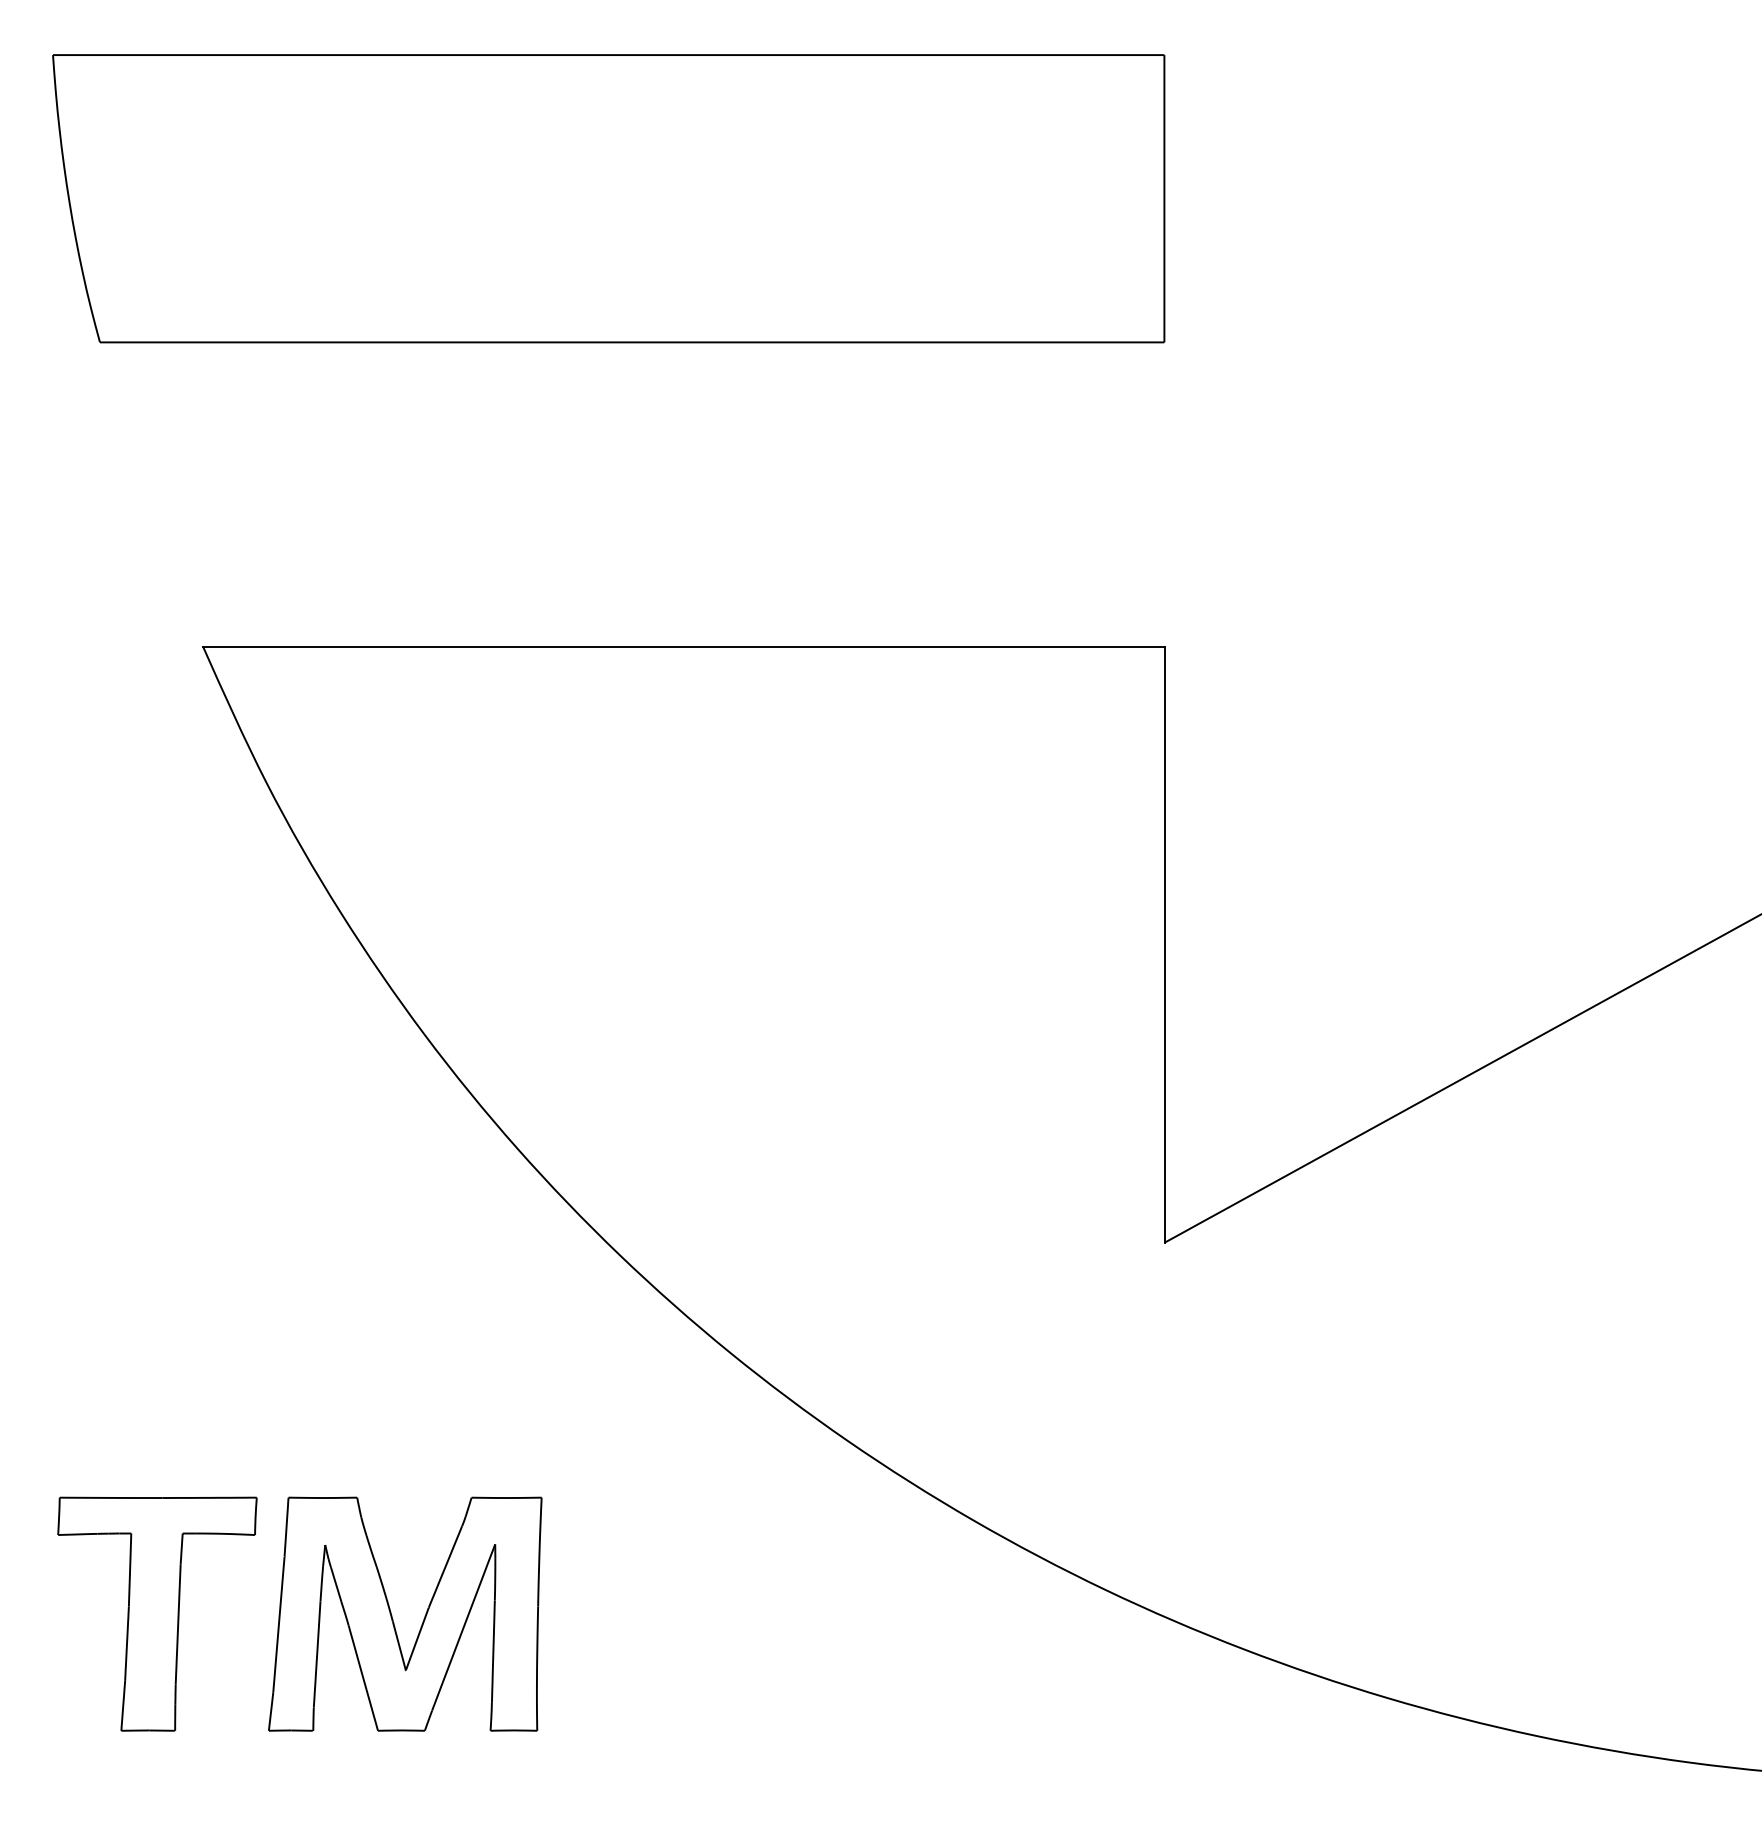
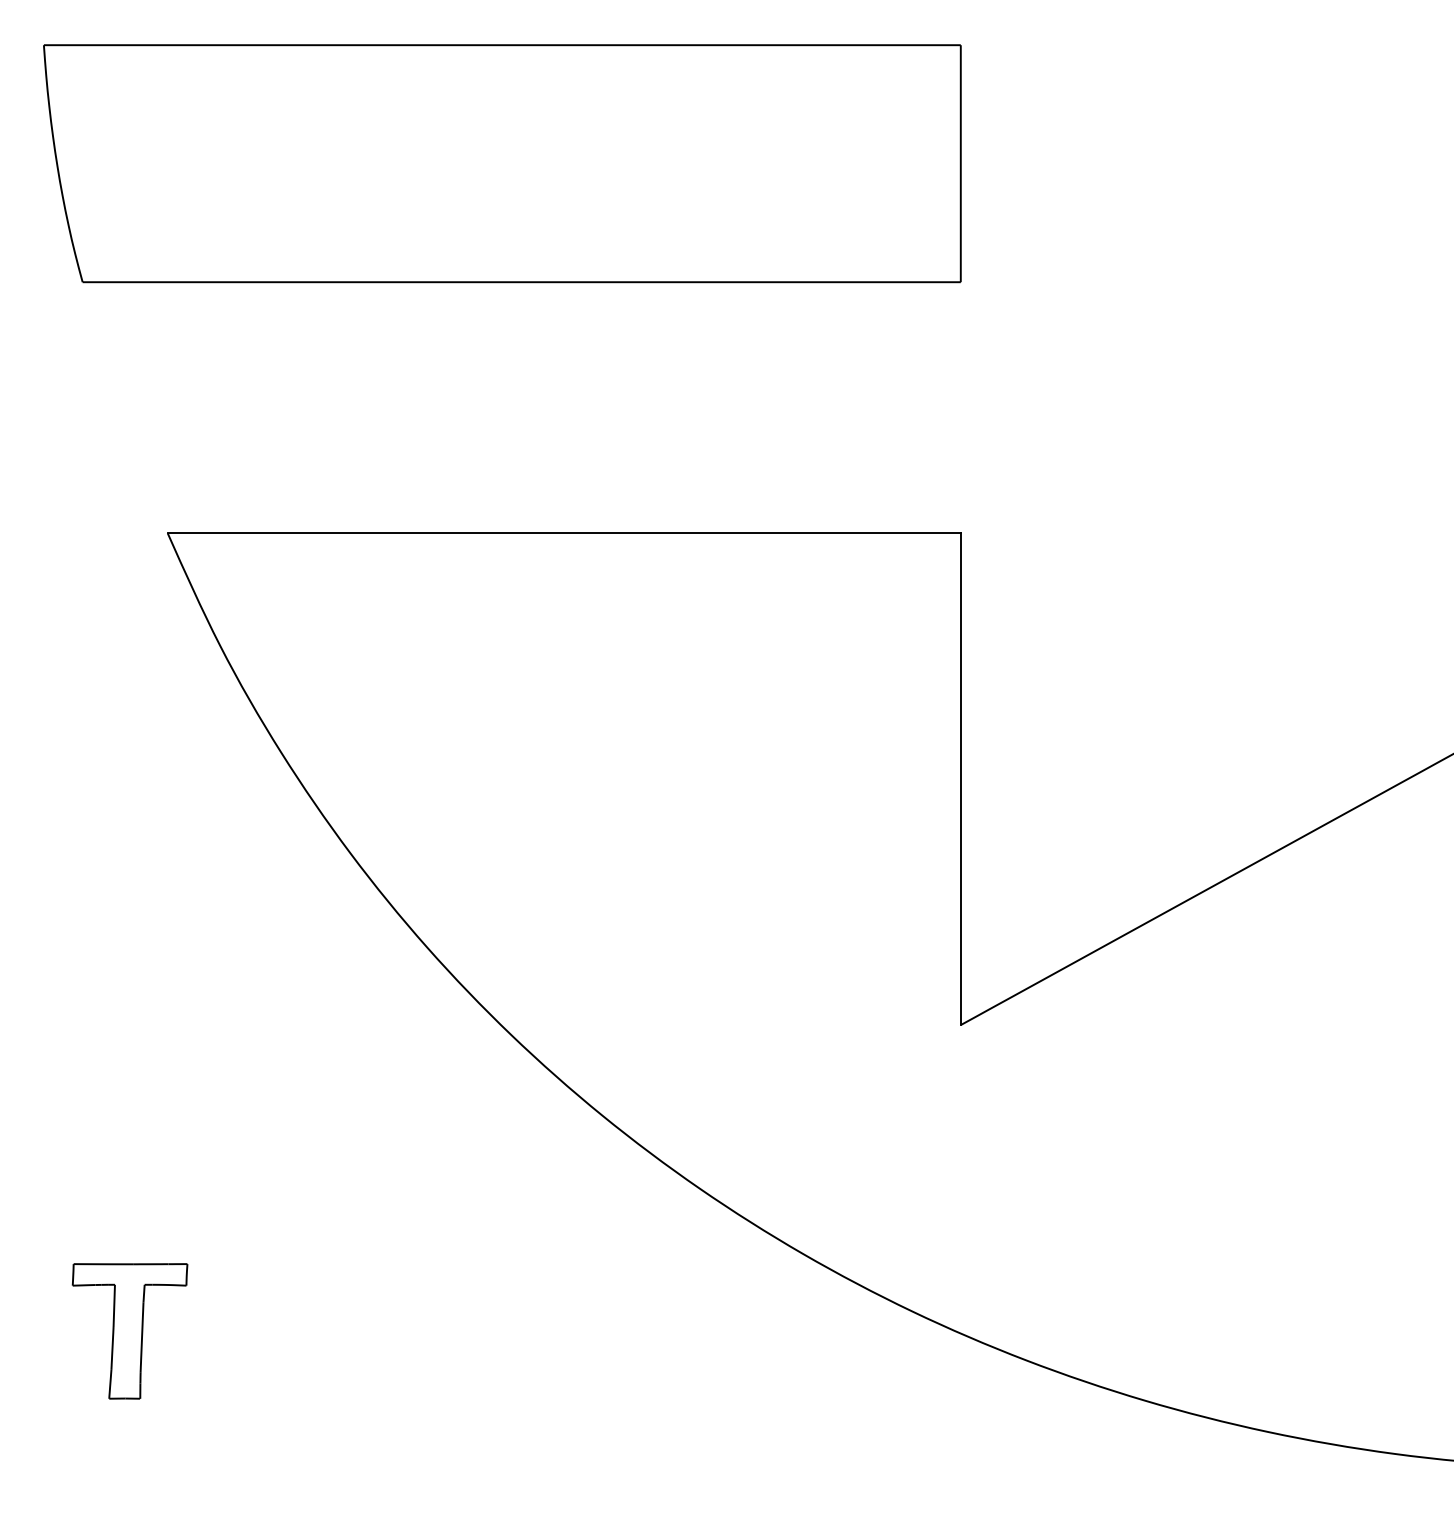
part: (157, 1613) -> (130, 1330), size x0.7
part: (392, 1615) -> (323, 1332), removed

